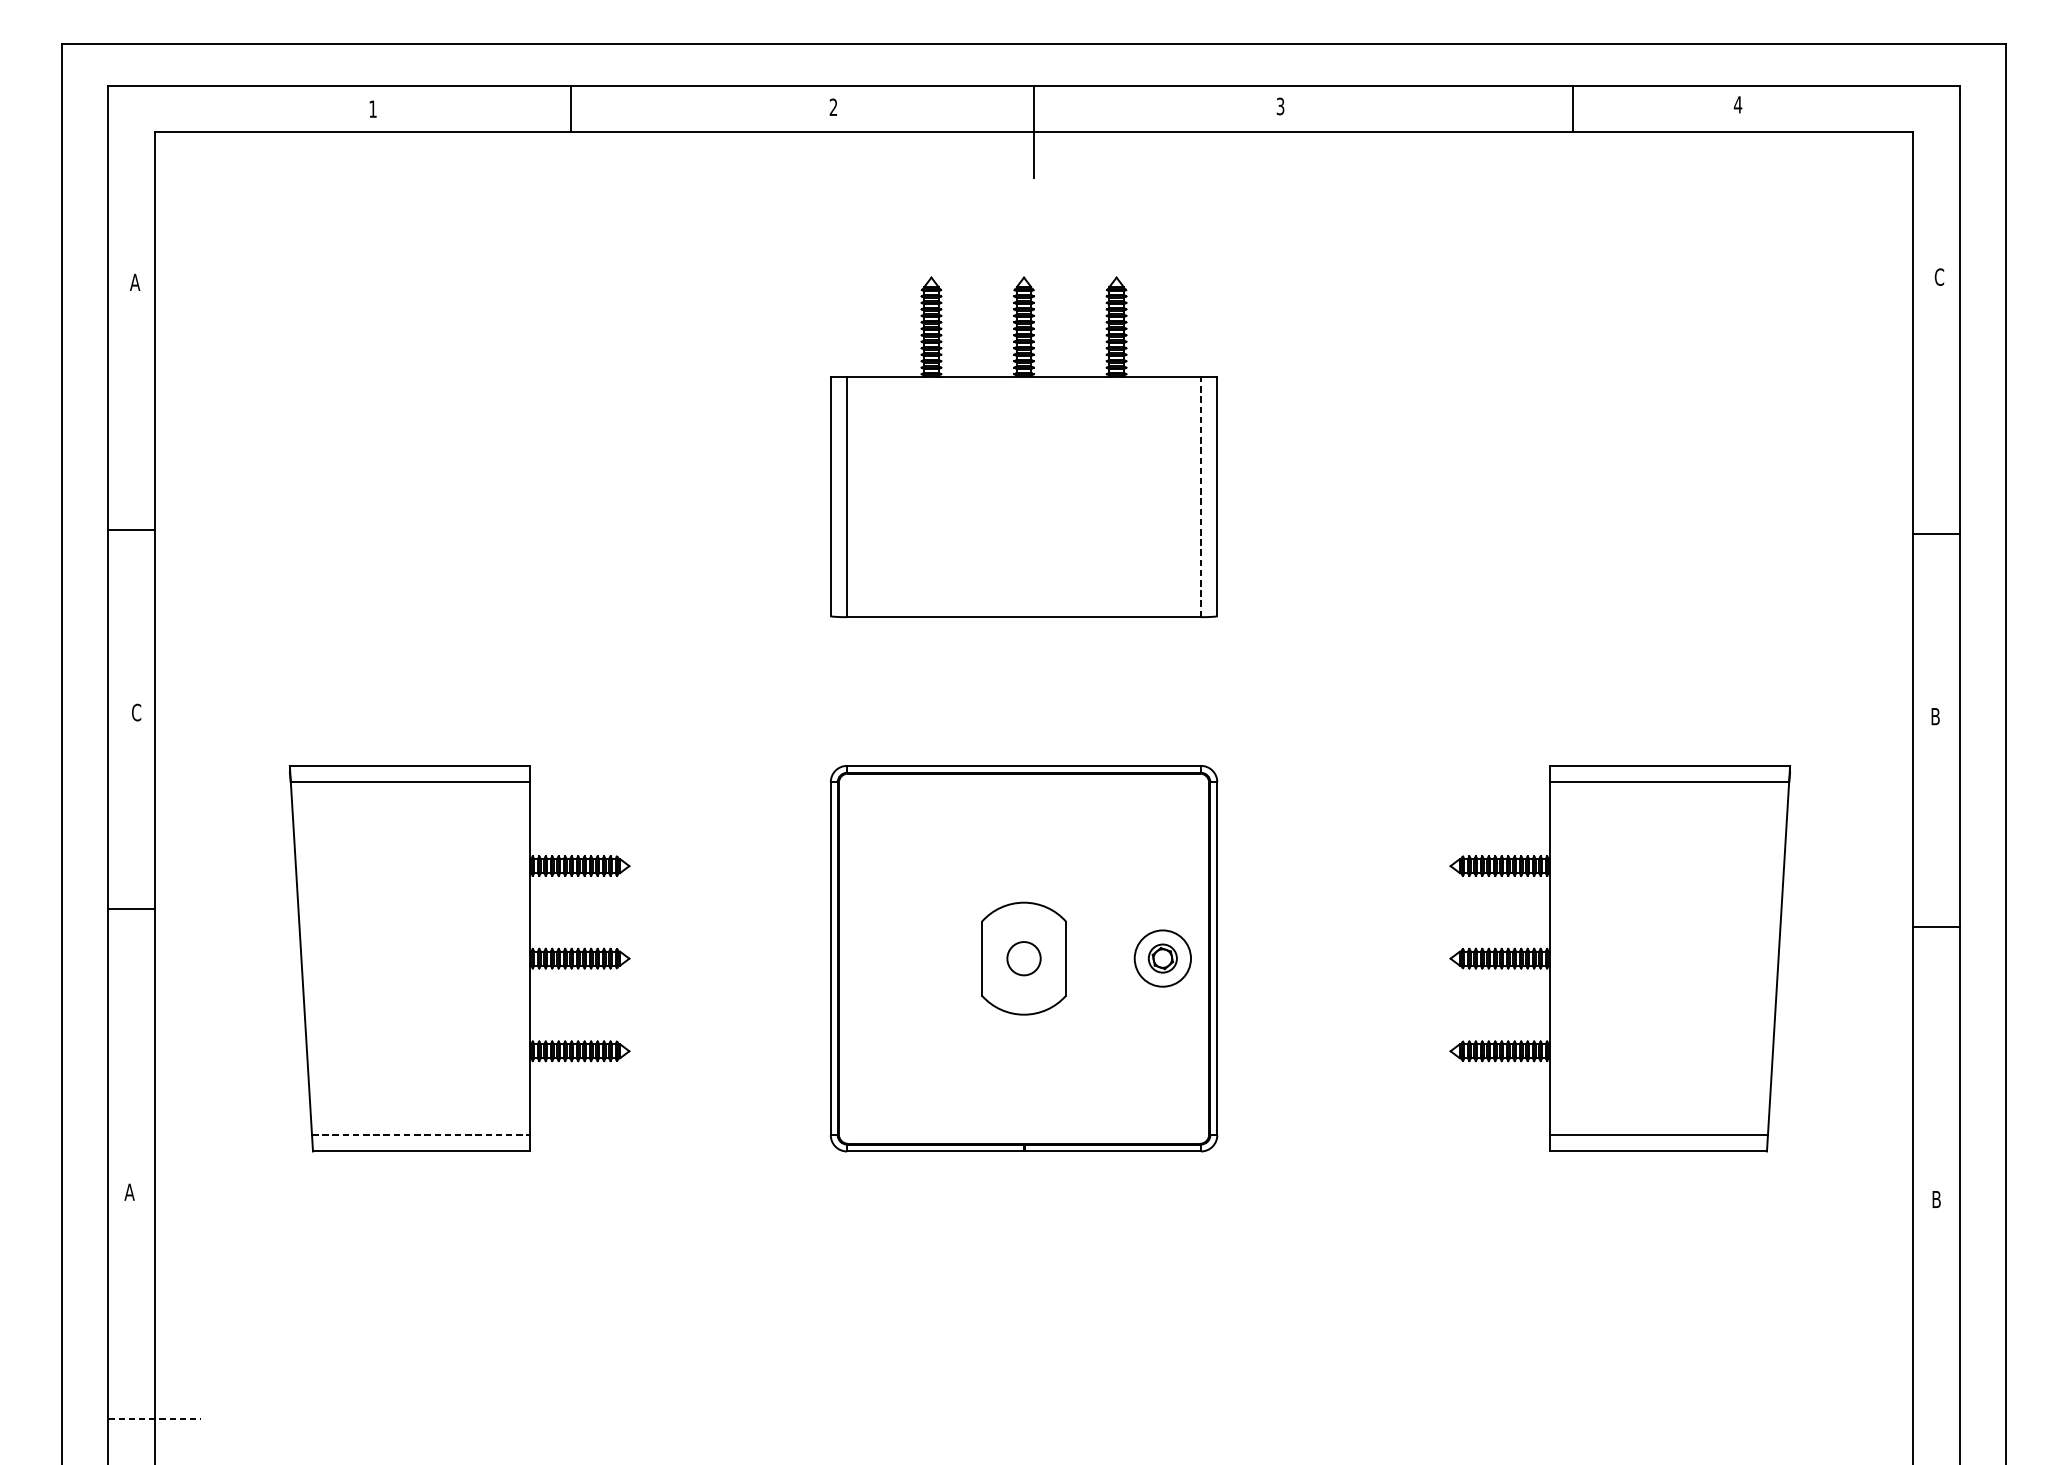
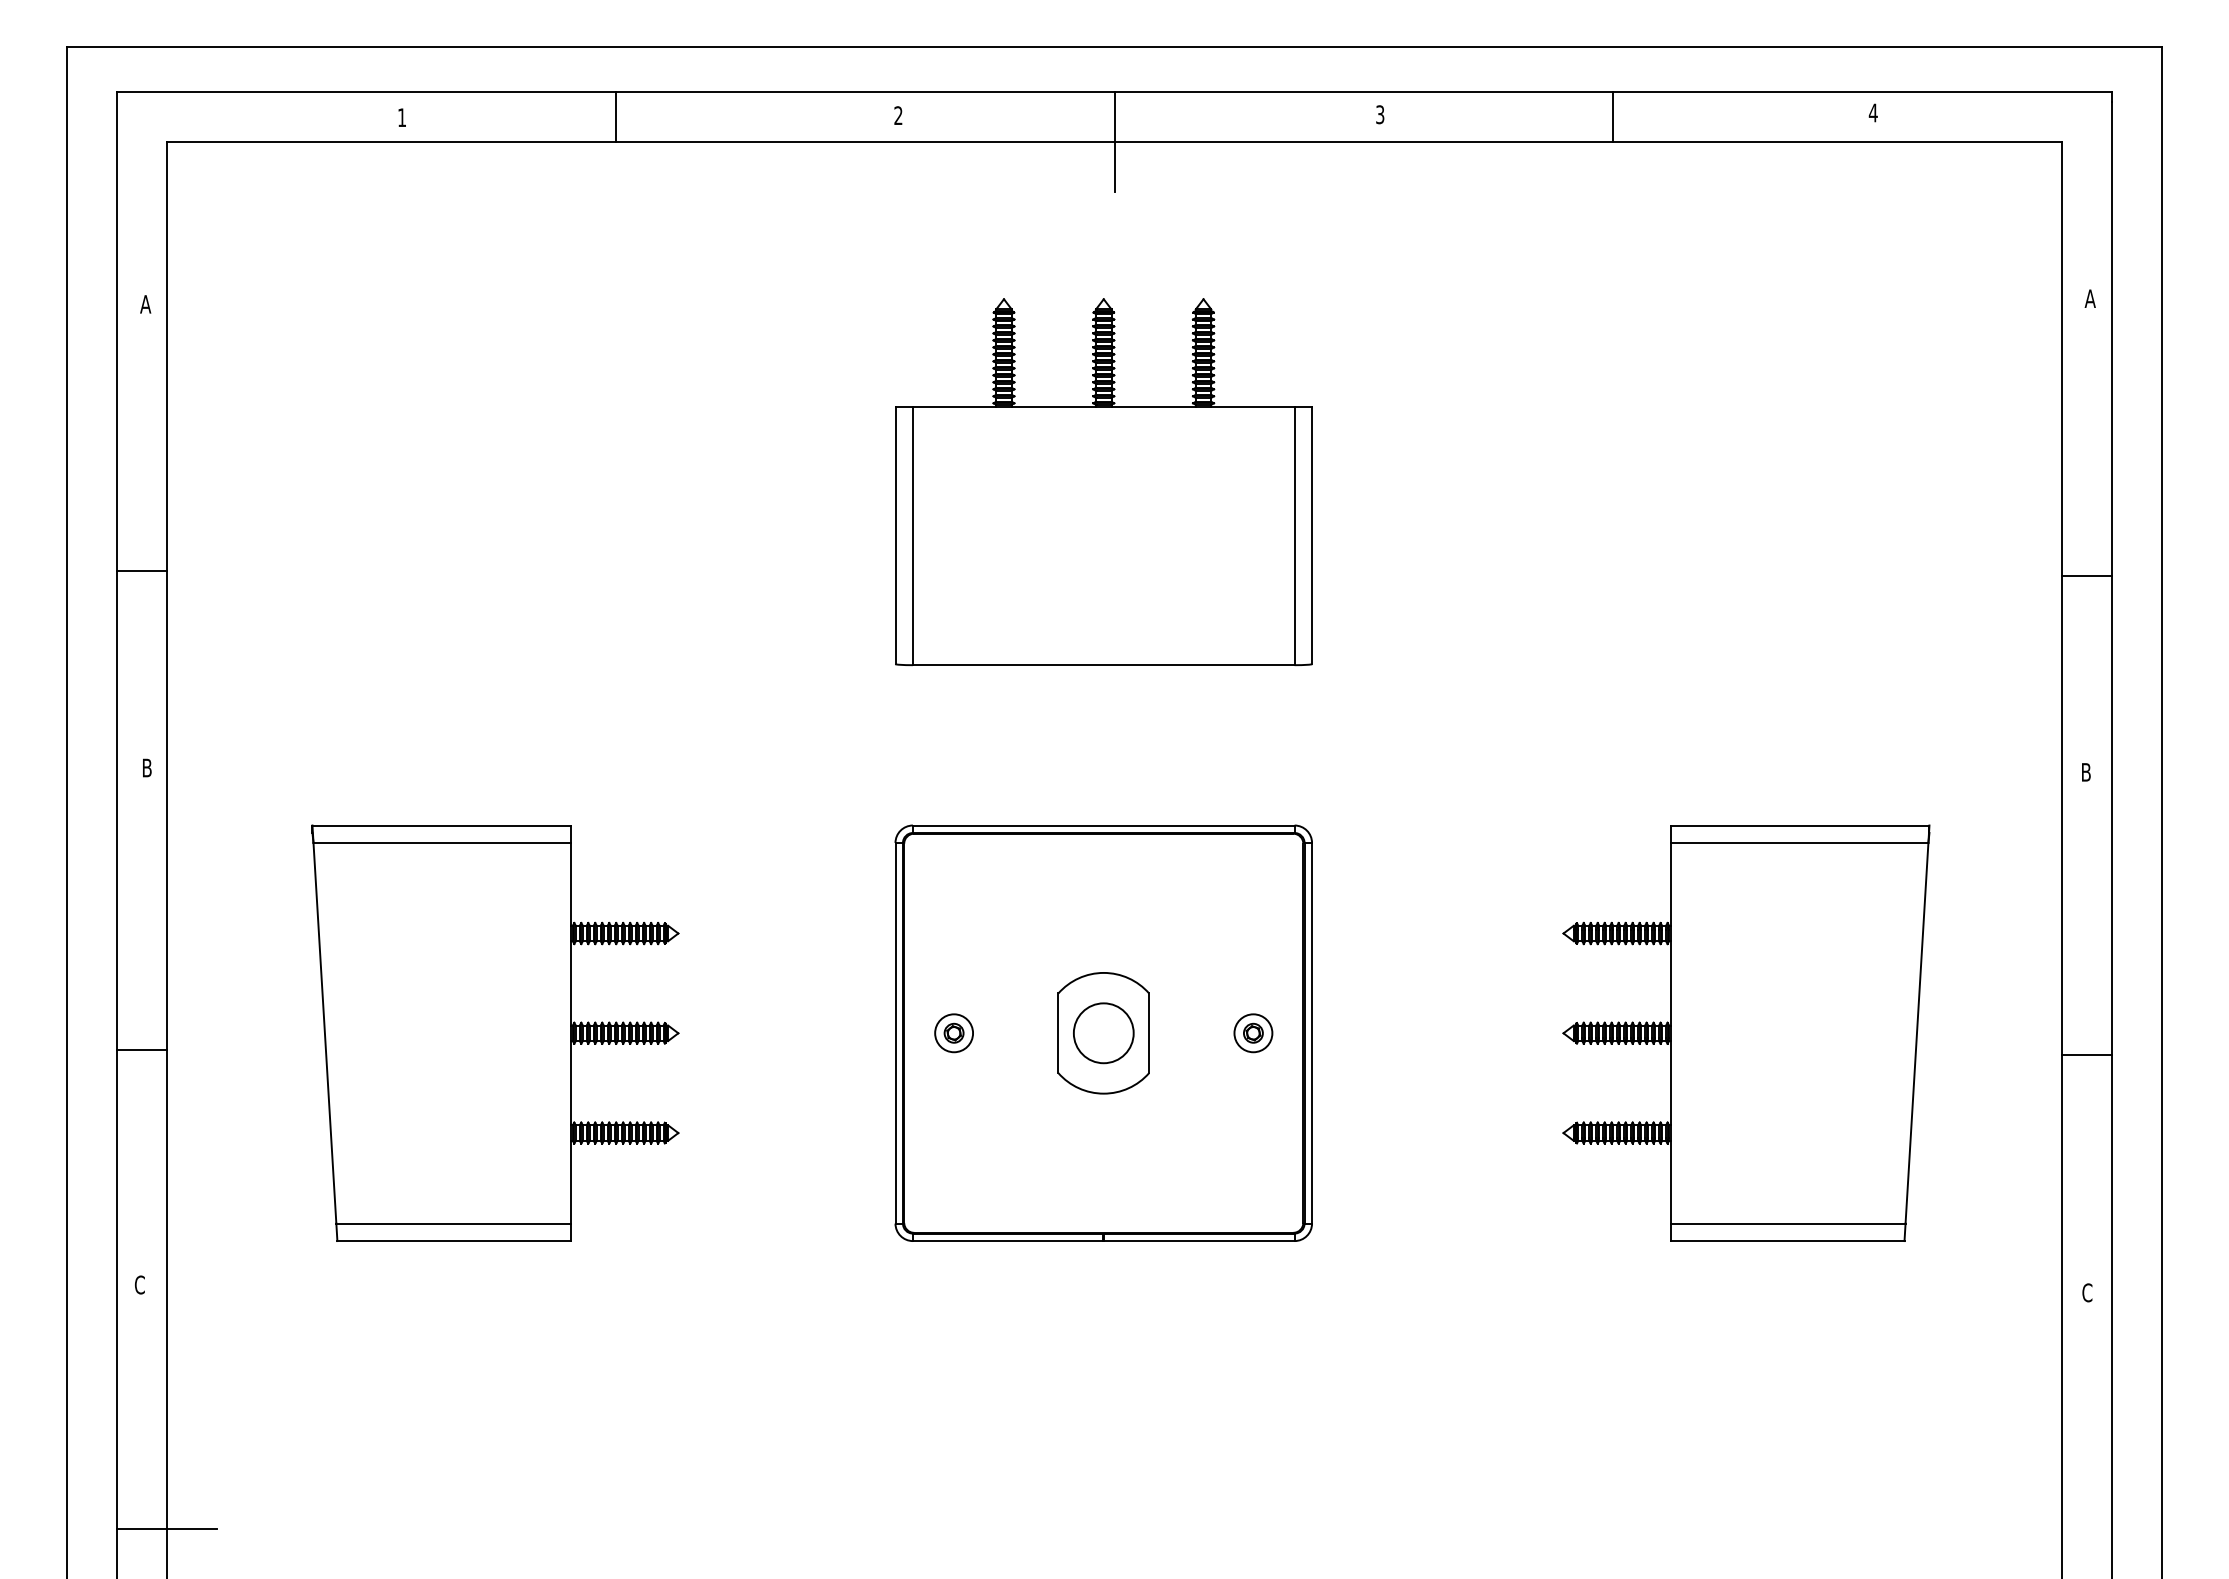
line: (1573, 109) -> (1613, 117), moved
text: (1938, 276) -> (2089, 298), C -> A
line: (1201, 496) -> (1294, 535), dashed -> solid
text: (136, 712) -> (147, 767), C -> B
line: (131, 909) -> (141, 1050), moved
line: (1936, 927) -> (2087, 1055), moved
part: (884, 958) -> (953, 1033), added
circle: (1023, 958) -> (1103, 1033), size x1.67
part: (1162, 958) -> (1253, 1033), size x0.62
line: (421, 1135) -> (454, 1223), dashed -> solid
text: (129, 1191) -> (139, 1284), A -> C
text: (1936, 1199) -> (2087, 1292), B -> C
line: (154, 1419) -> (166, 1529), dashed -> solid

